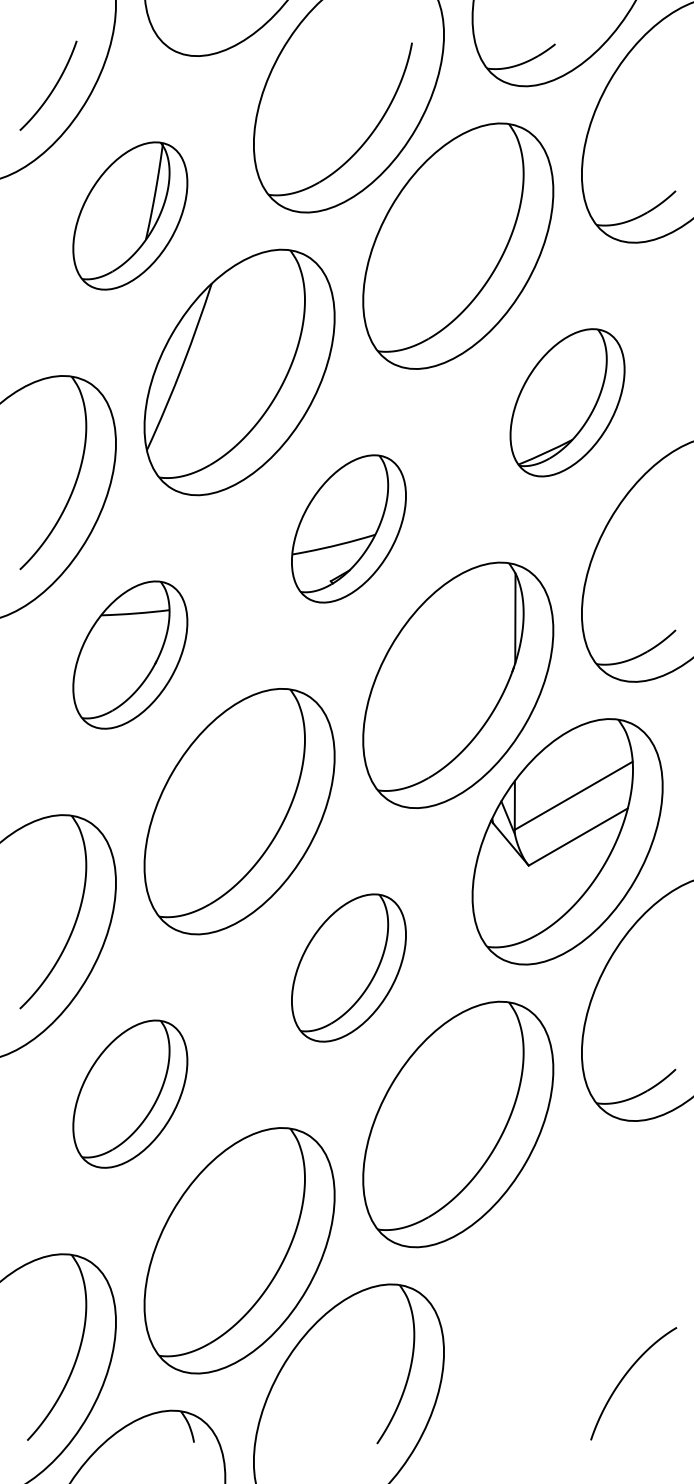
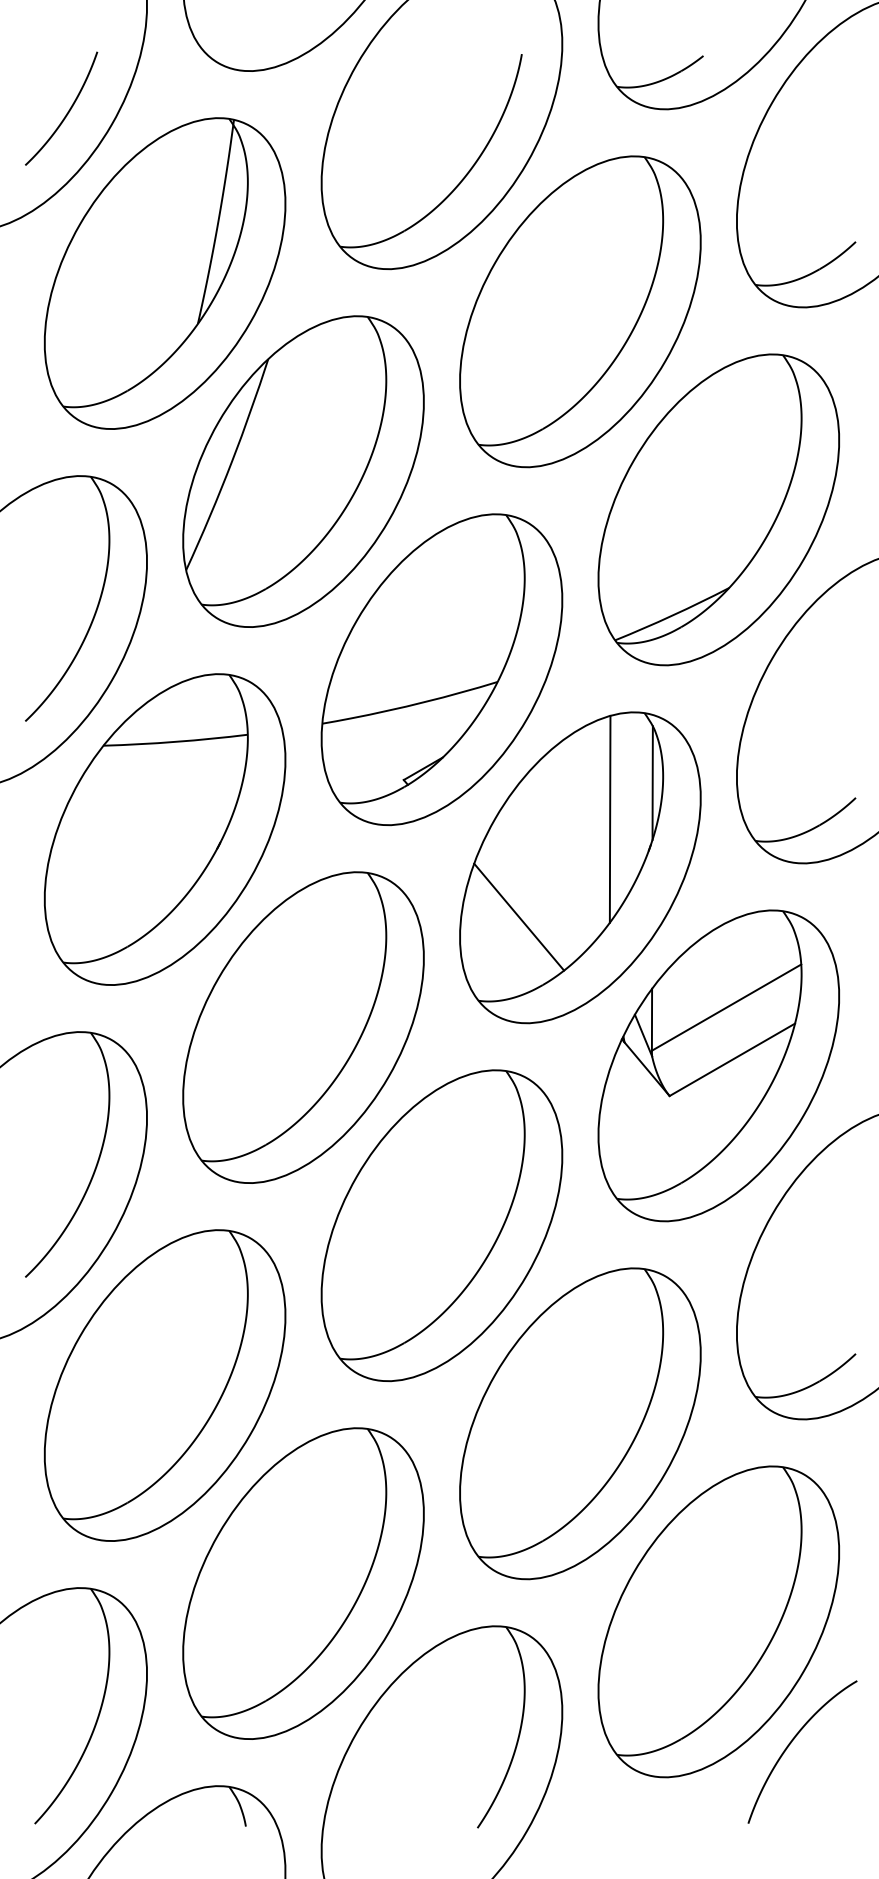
part: (130, 215) -> (165, 272), size x1.67
part: (567, 402) -> (718, 509), size x1.67
part: (348, 528) -> (441, 669), size x1.67
line: (481, 646) -> (609, 818), added
part: (130, 654) -> (165, 828), size x1.67
line: (409, 724) -> (518, 917), added
part: (348, 967) -> (441, 1225), size x1.67
part: (130, 1093) -> (165, 1384), size x1.67
part: (567, 1280) -> (718, 1621), added

